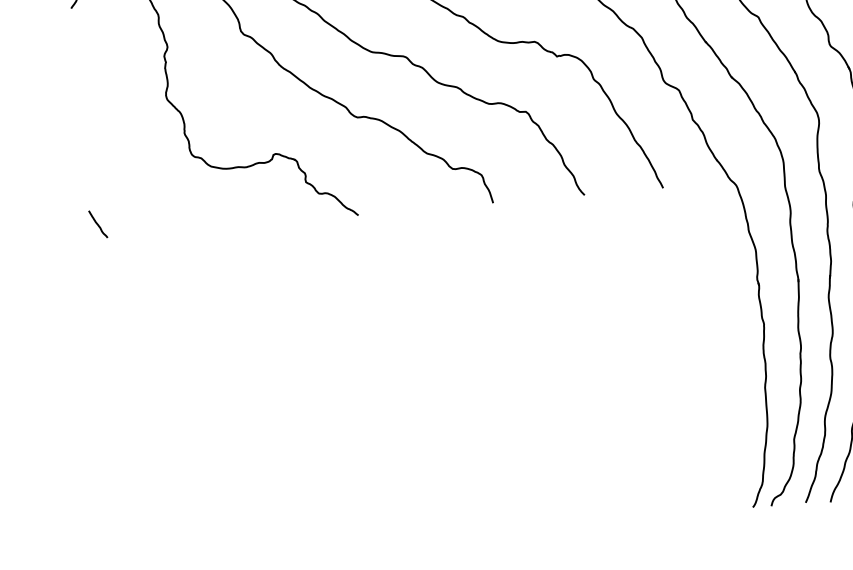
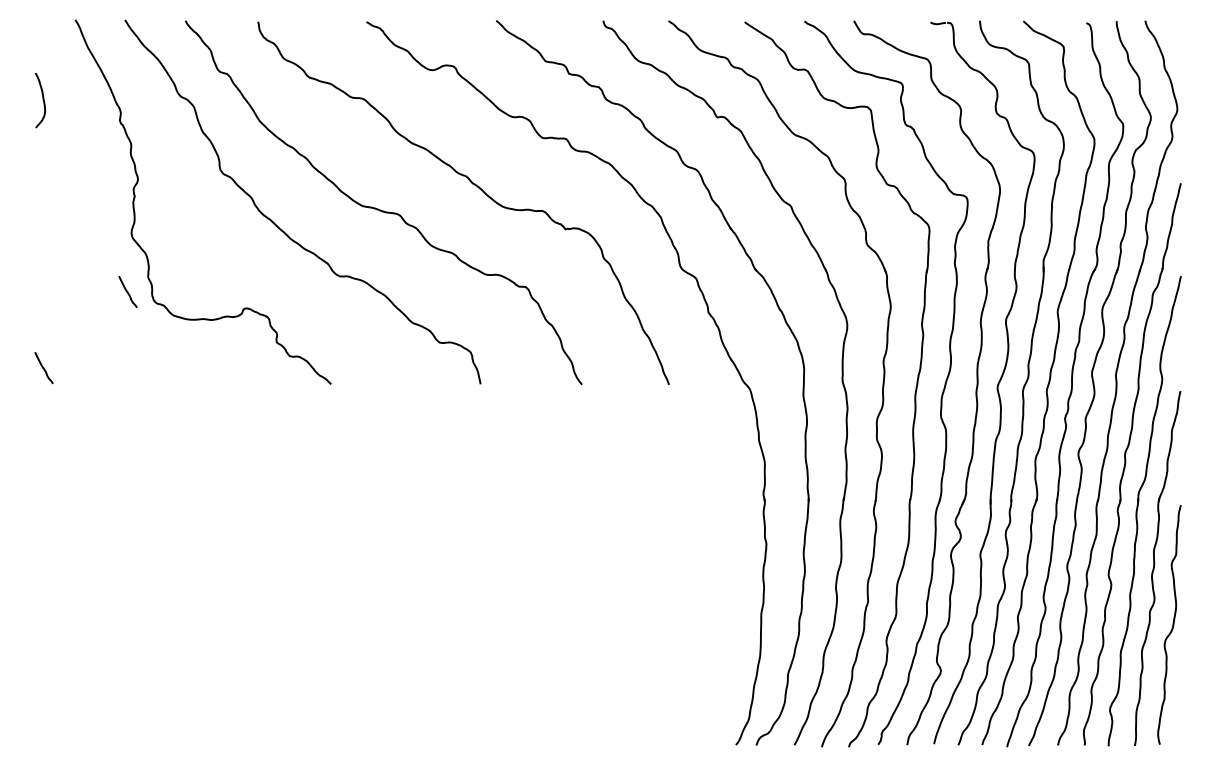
line: (167, 149) -> (127, 292), added

